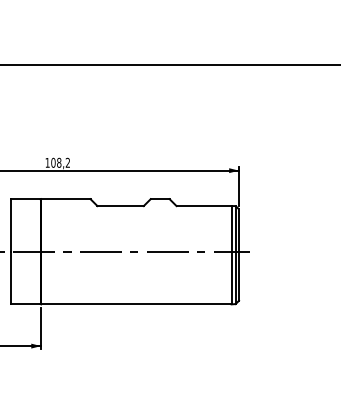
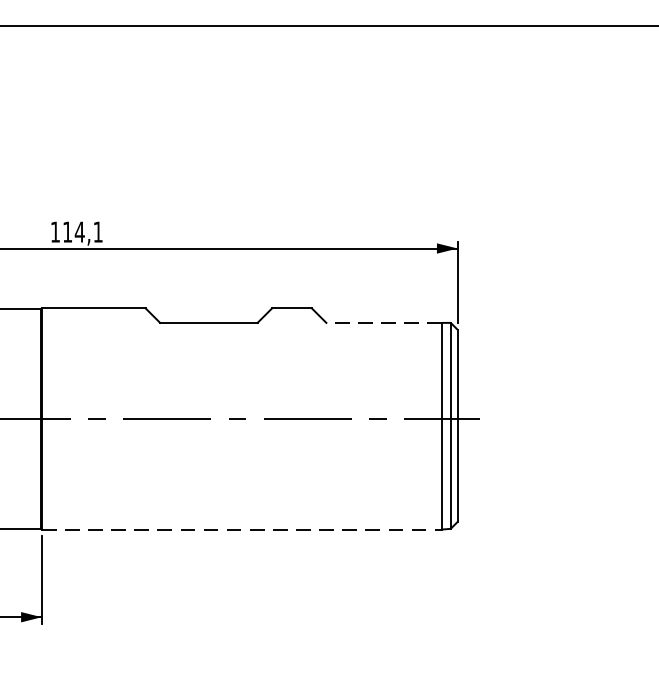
text: (60, 162) -> (82, 231), 108,2 -> 114,1
line: (204, 206) -> (385, 323), solid -> dashed
line: (136, 304) -> (242, 529), solid -> dashed

